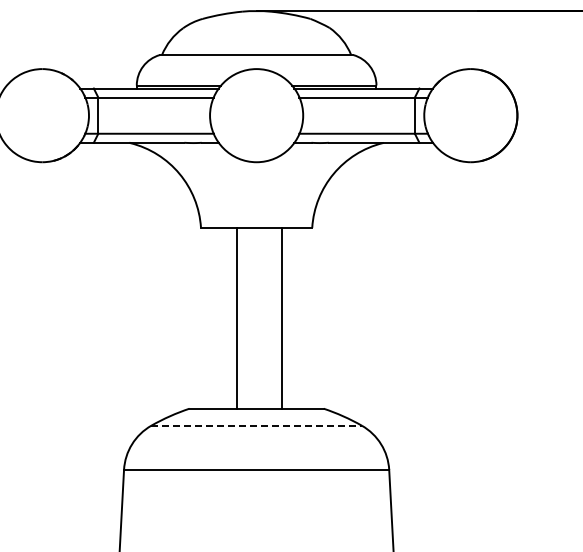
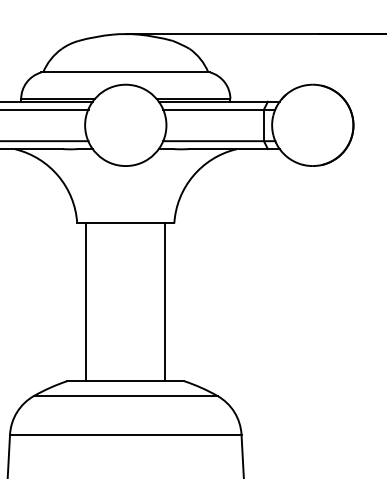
line: (237, 317) -> (86, 301), moved
line: (281, 317) -> (164, 301), moved
line: (257, 425) -> (126, 395), dashed -> solid

